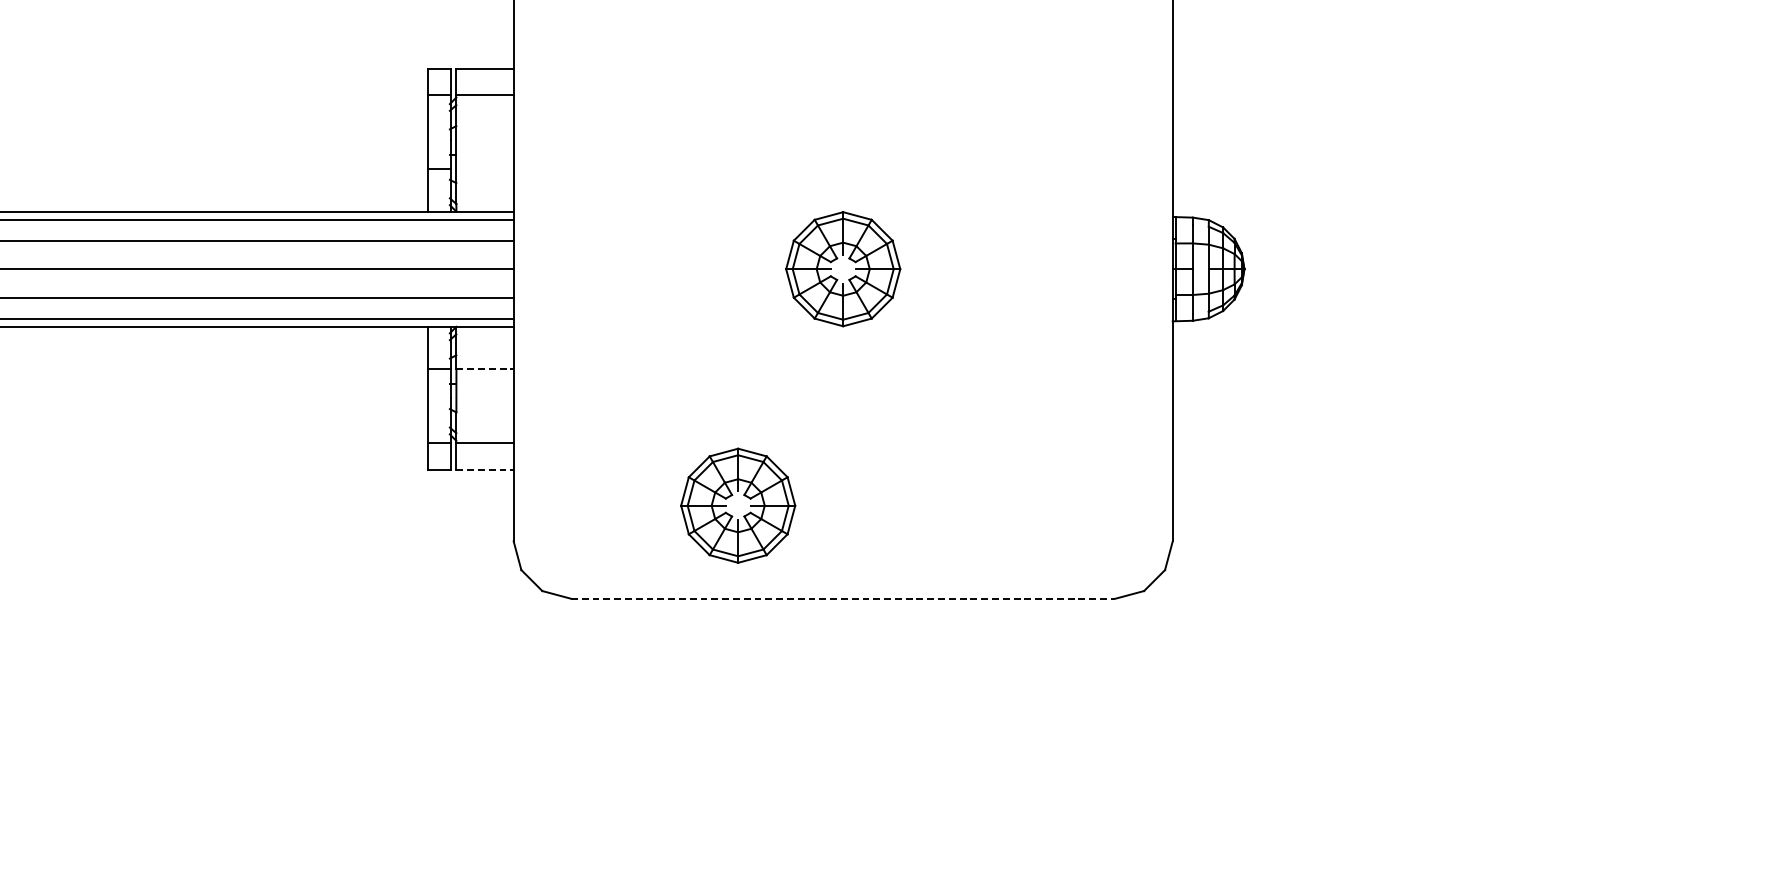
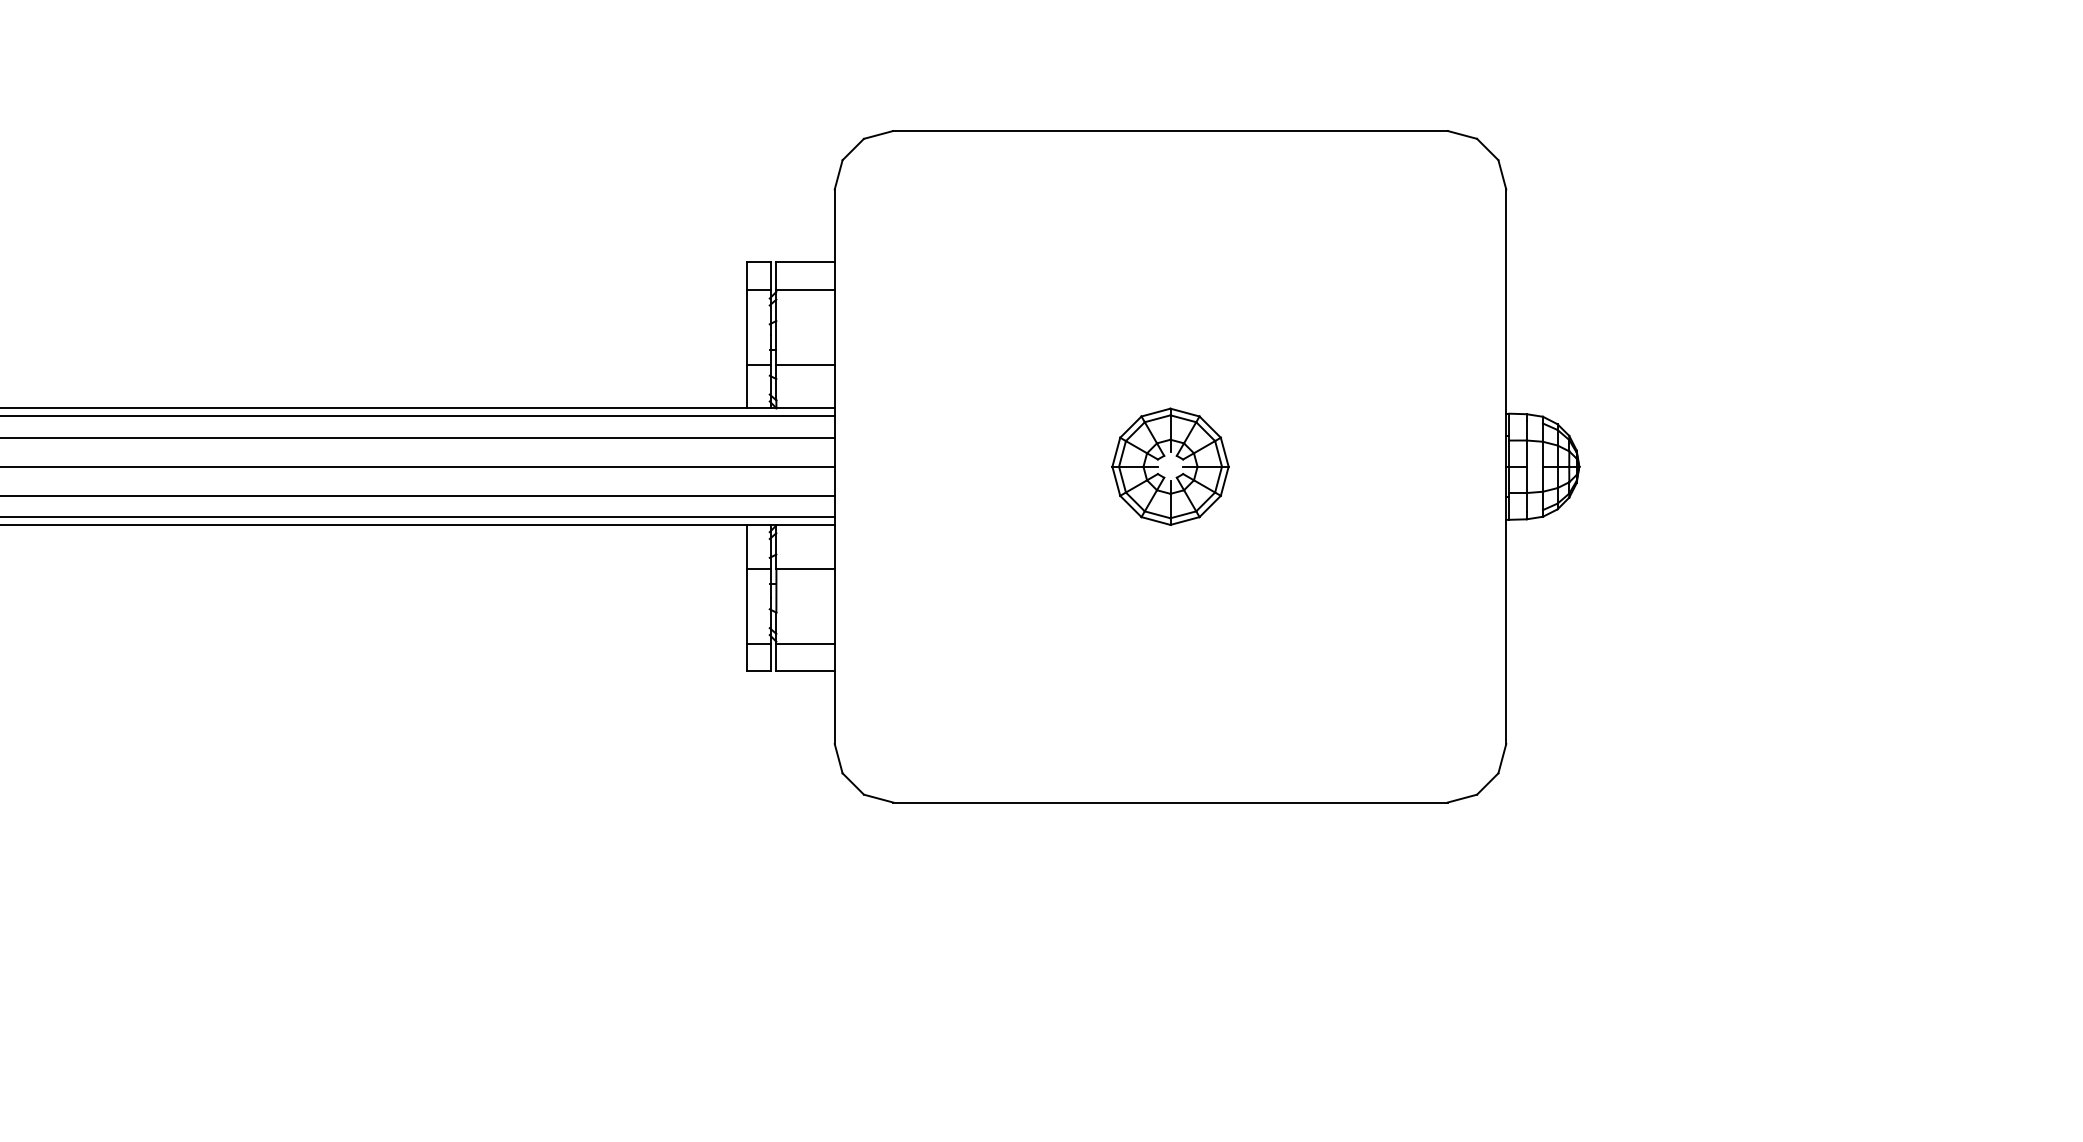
line: (484, 168) -> (805, 364), added
line: (485, 369) -> (806, 568), dashed -> solid
line: (485, 470) -> (806, 671), dashed -> solid
part: (738, 505) -> (1063, 707), removed
line: (844, 598) -> (1171, 802), dashed -> solid

